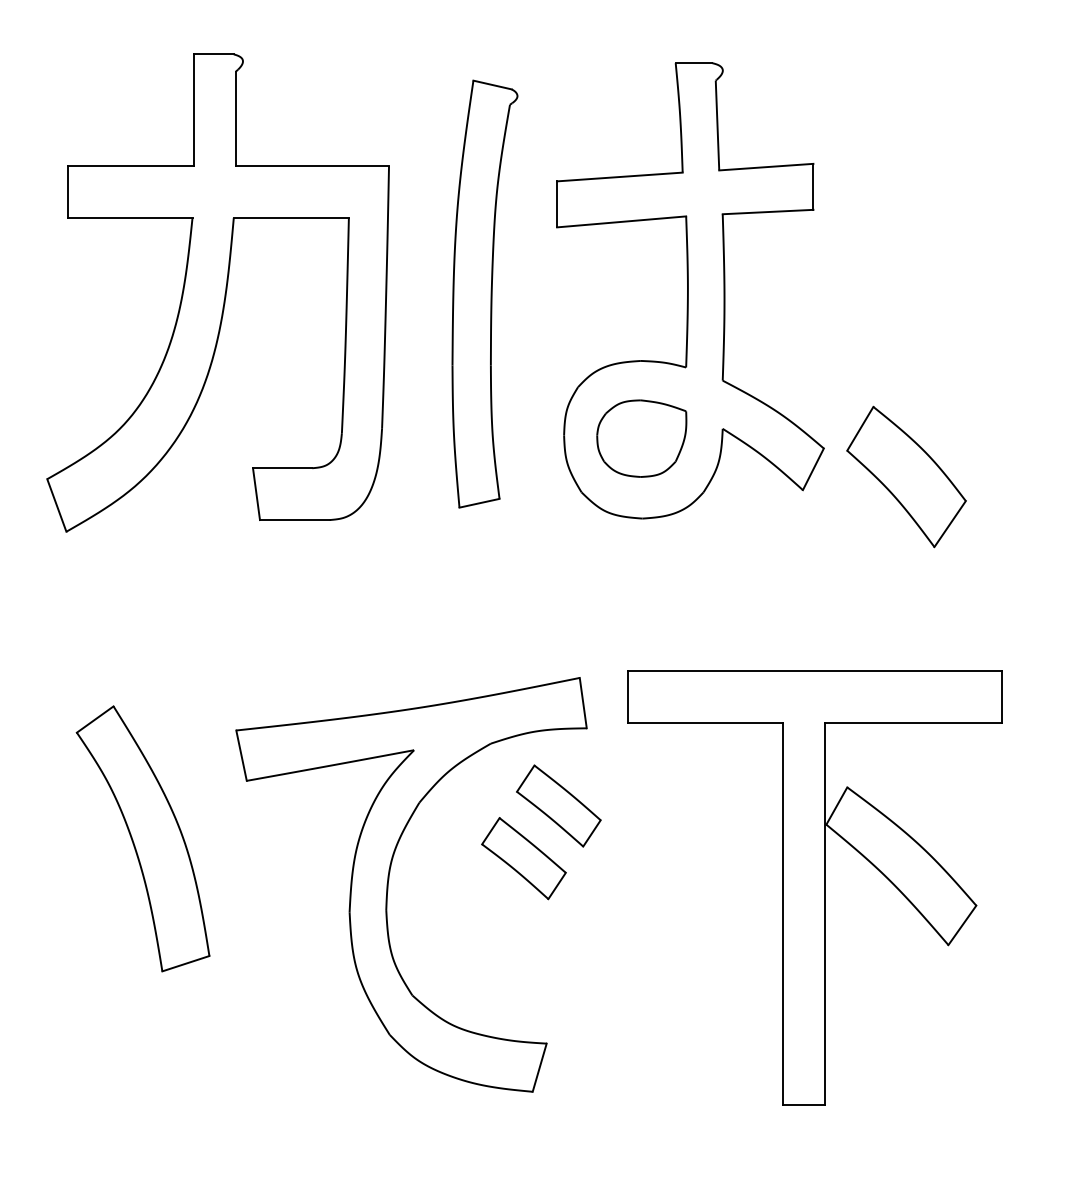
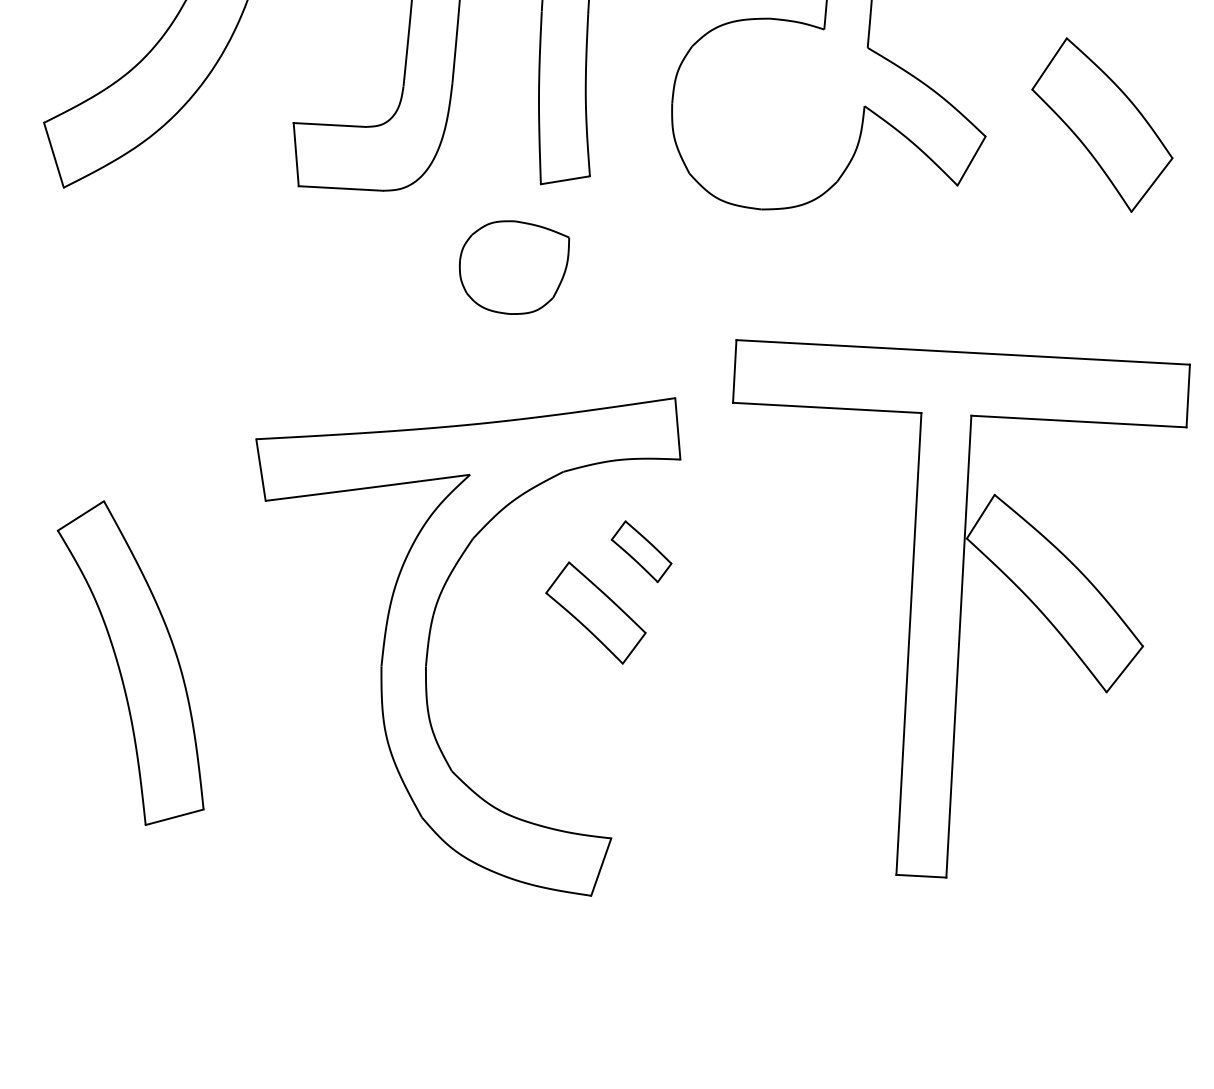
part: (641, 438) -> (513, 267), moved
part: (906, 476) -> (1102, 124), moved
part: (558, 805) -> (641, 551), size x0.6
part: (142, 838) -> (130, 662), moved
part: (814, 887) -> (948, 613), moved

